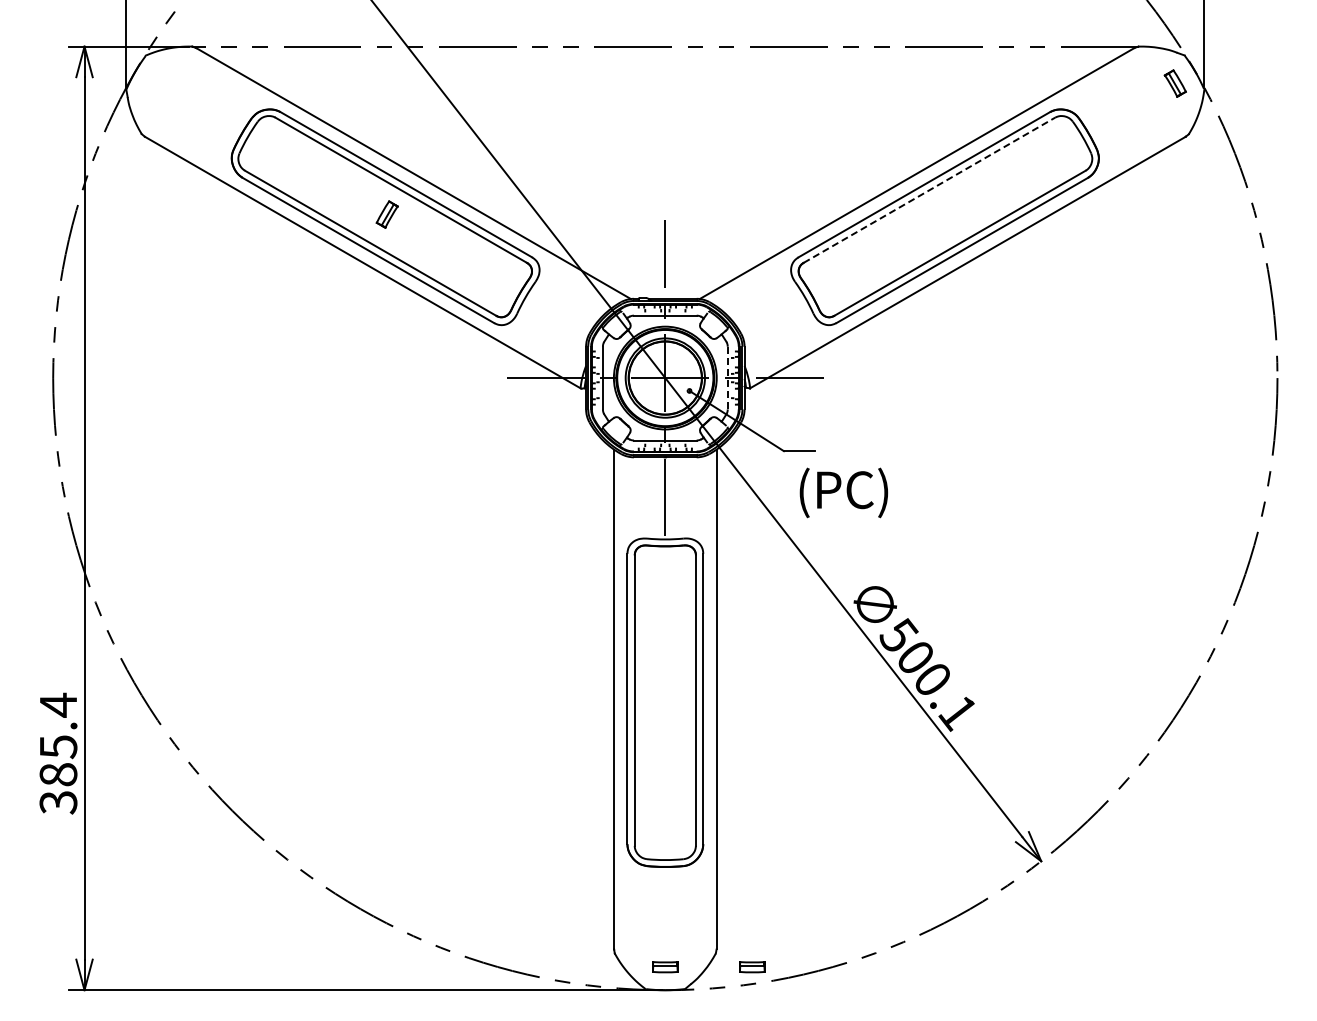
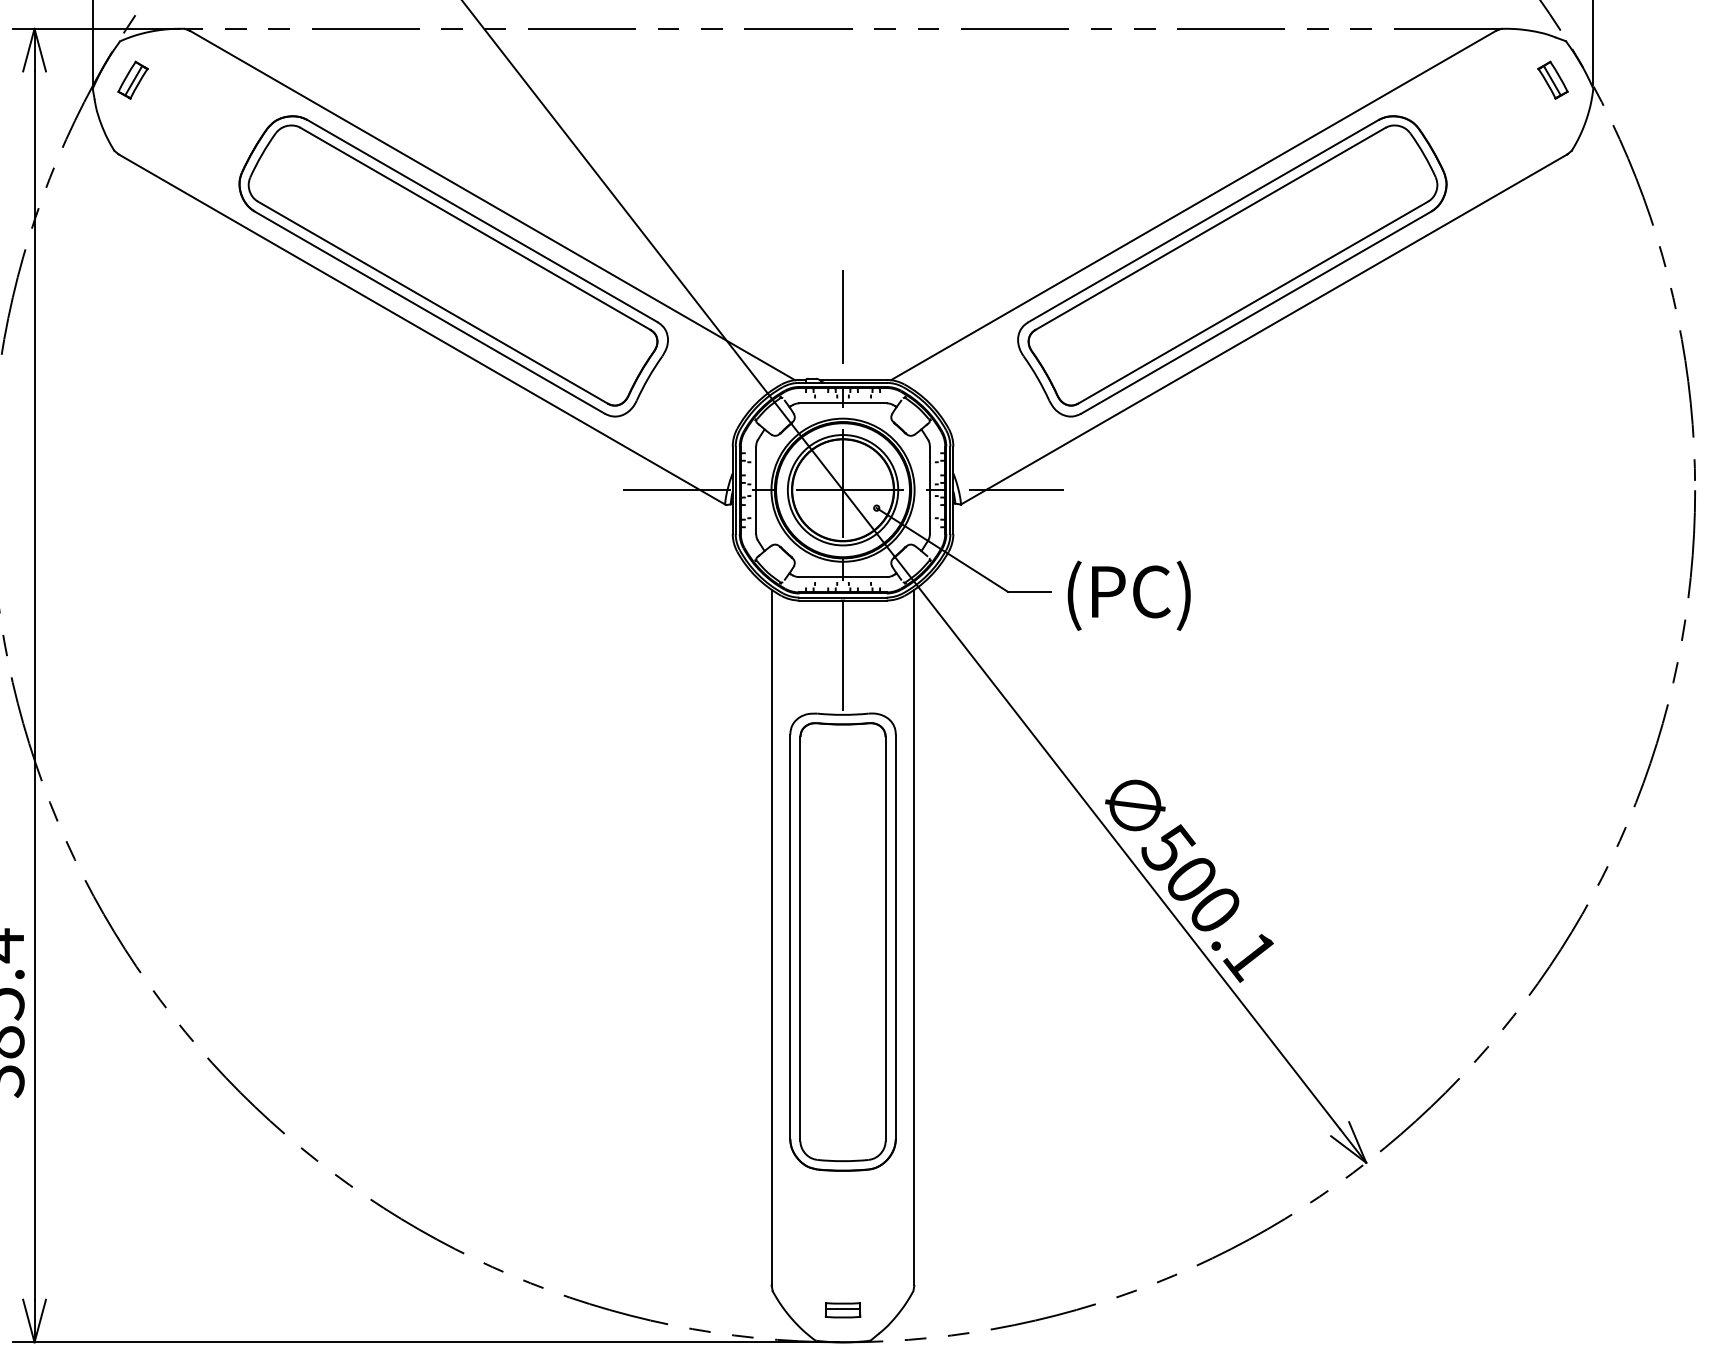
line: (929, 190) -> (1210, 229), dashed -> solid
part: (386, 214) -> (131, 80), moved
line: (727, 377) -> (929, 489), dashed -> solid
text: (843, 492) -> (1128, 595), moved
part: (752, 967) -> (964, 1310), removed

